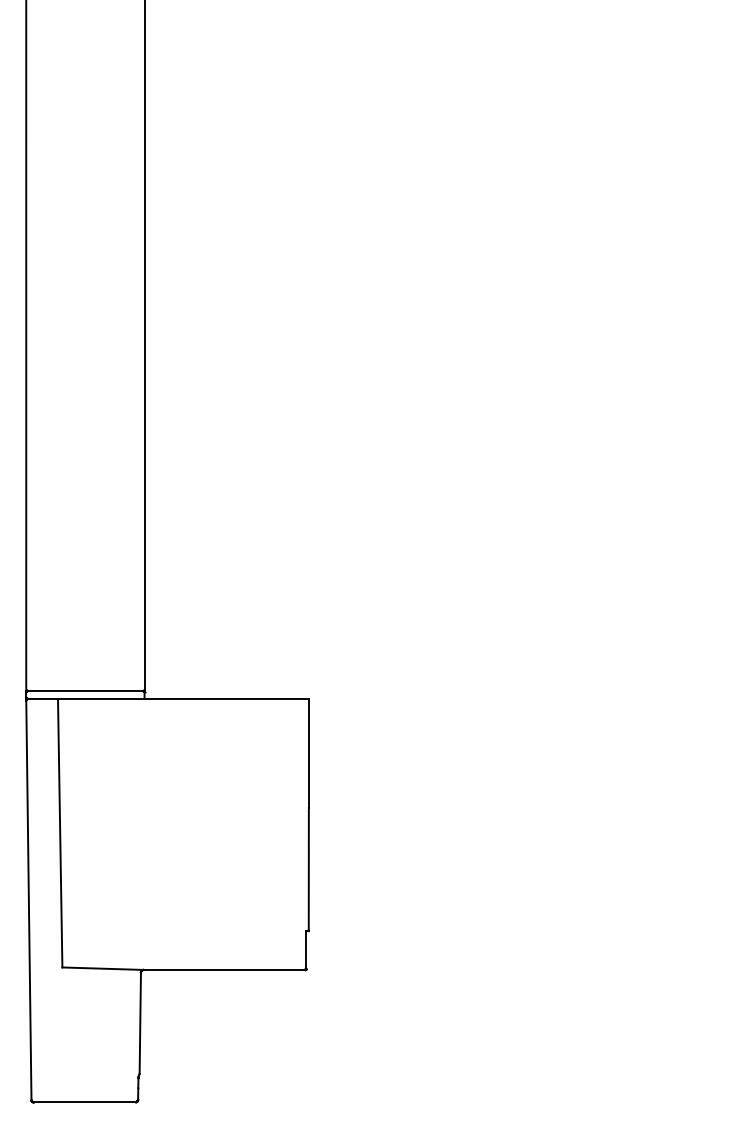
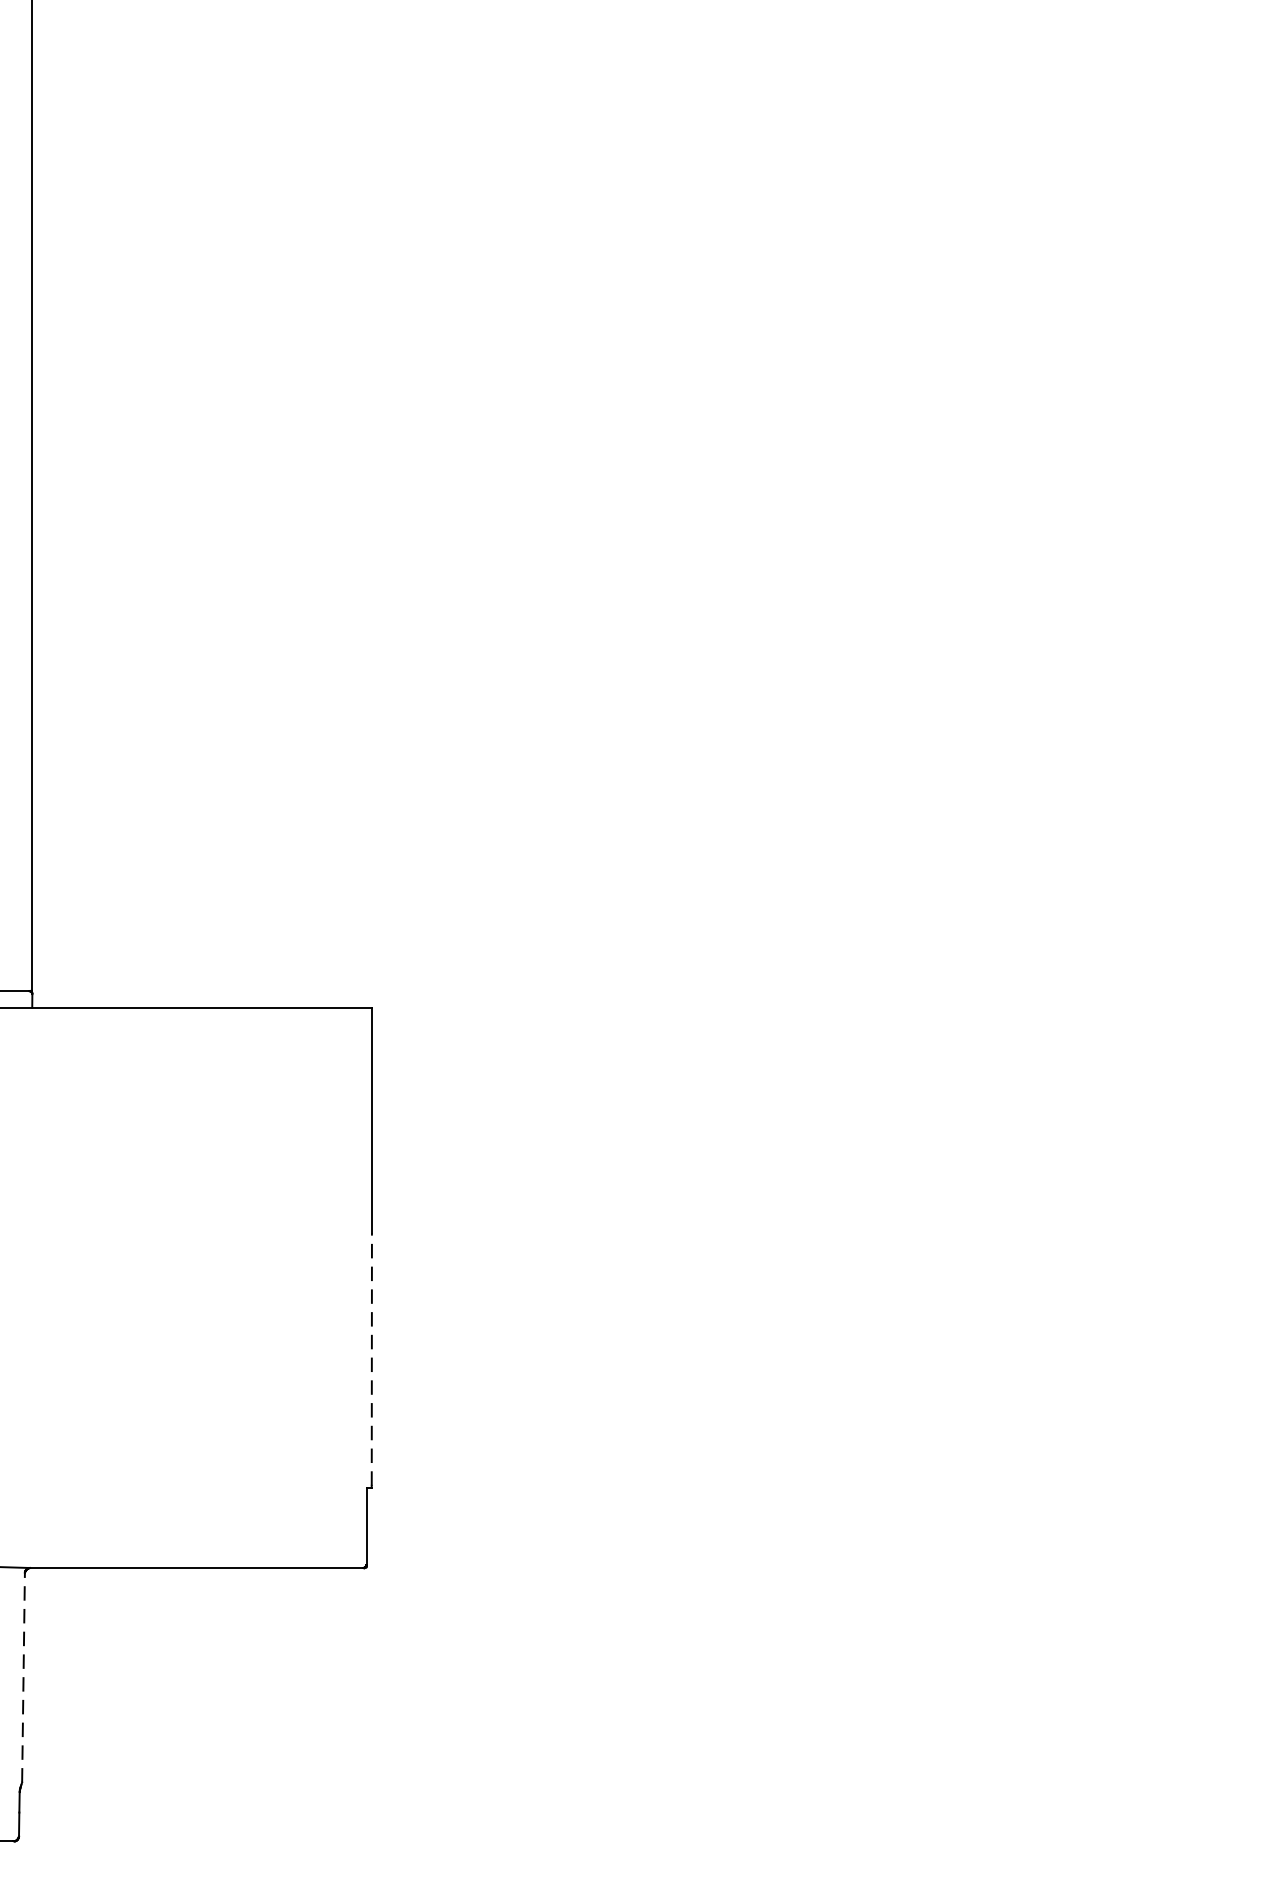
line: (308, 868) -> (371, 1358), solid -> dashed
line: (140, 1023) -> (23, 1678), solid -> dashed

